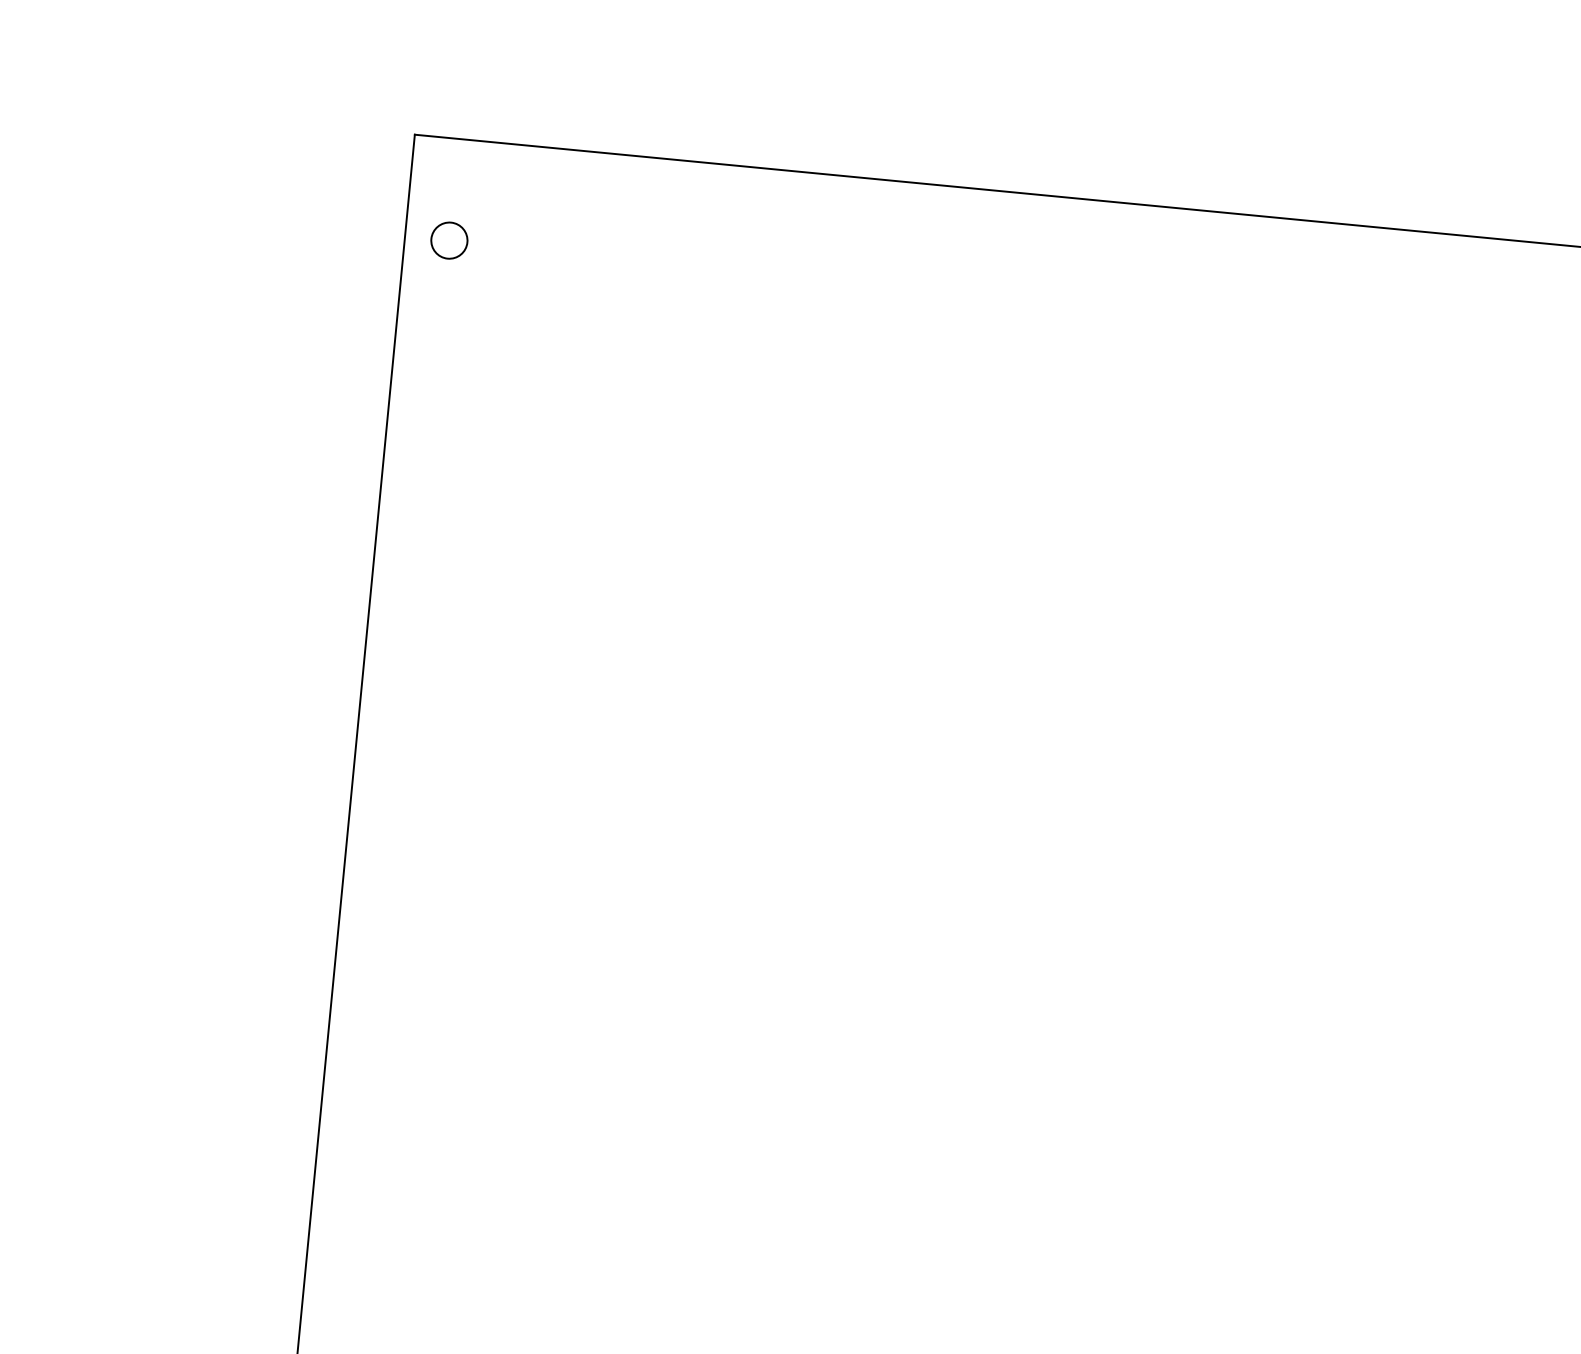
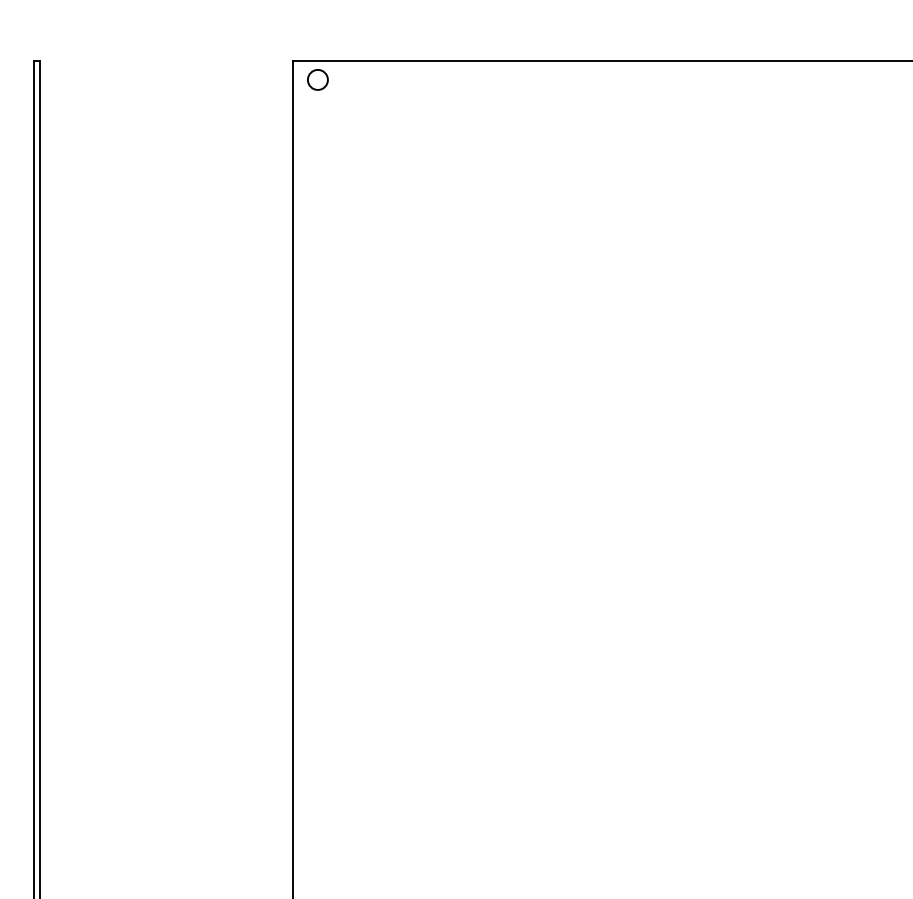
circle: (448, 239) -> (317, 79), moved

